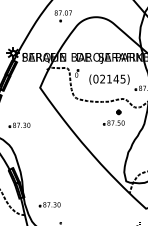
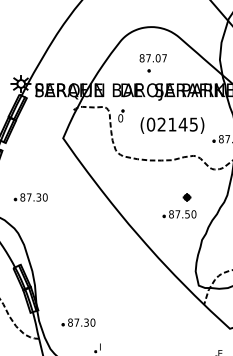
part: (62, 16) -> (151, 63), moved
part: (113, 117) -> (178, 205), moved

